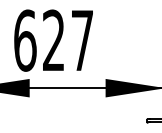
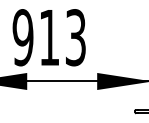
text: (53, 40) -> (49, 37), 627 -> 913

